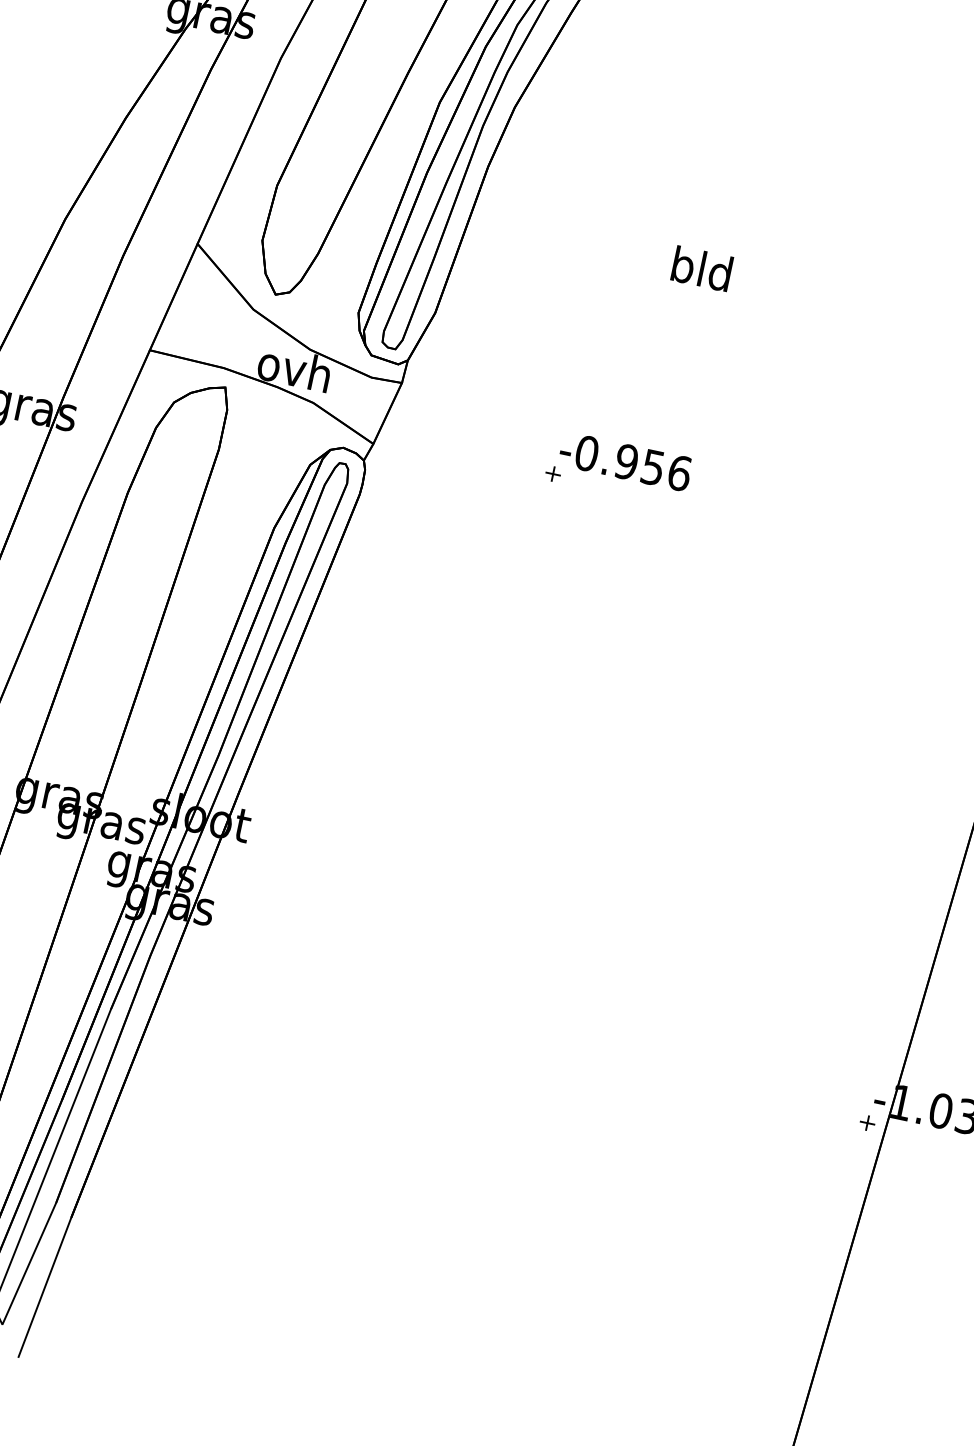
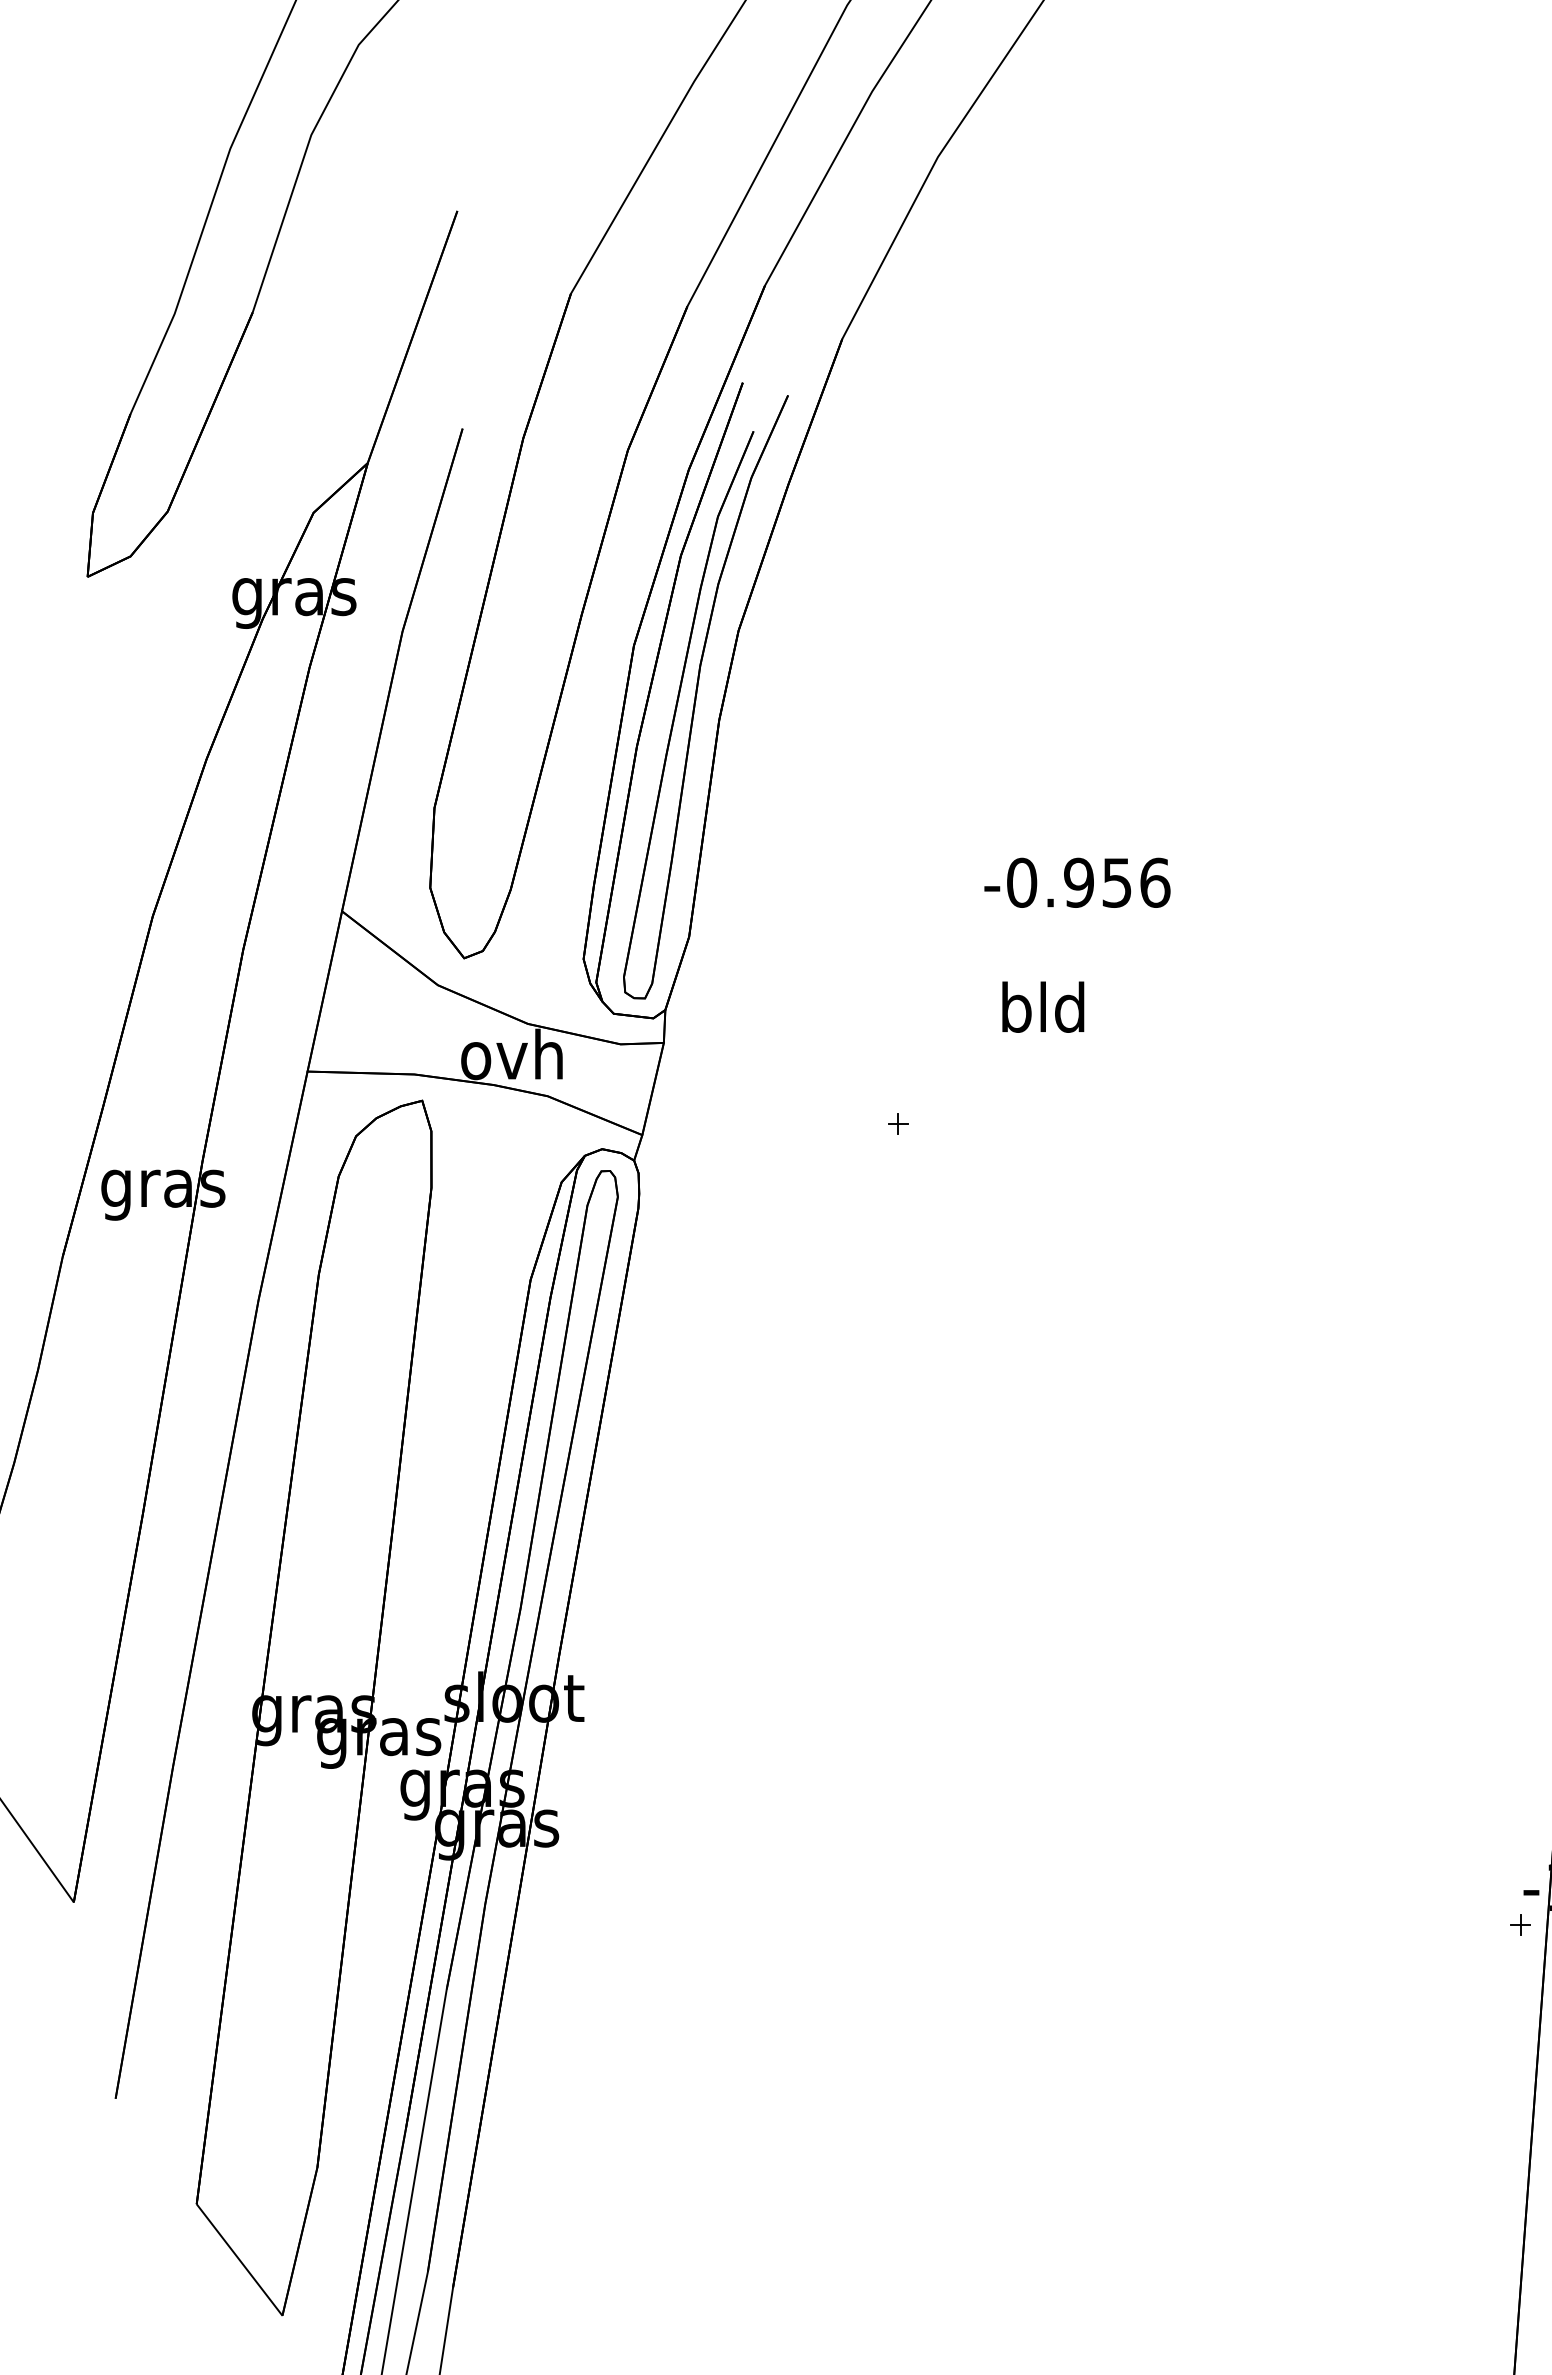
text: (702, 268) -> (1043, 1006), moved
text: (625, 461) -> (1077, 882), moved

